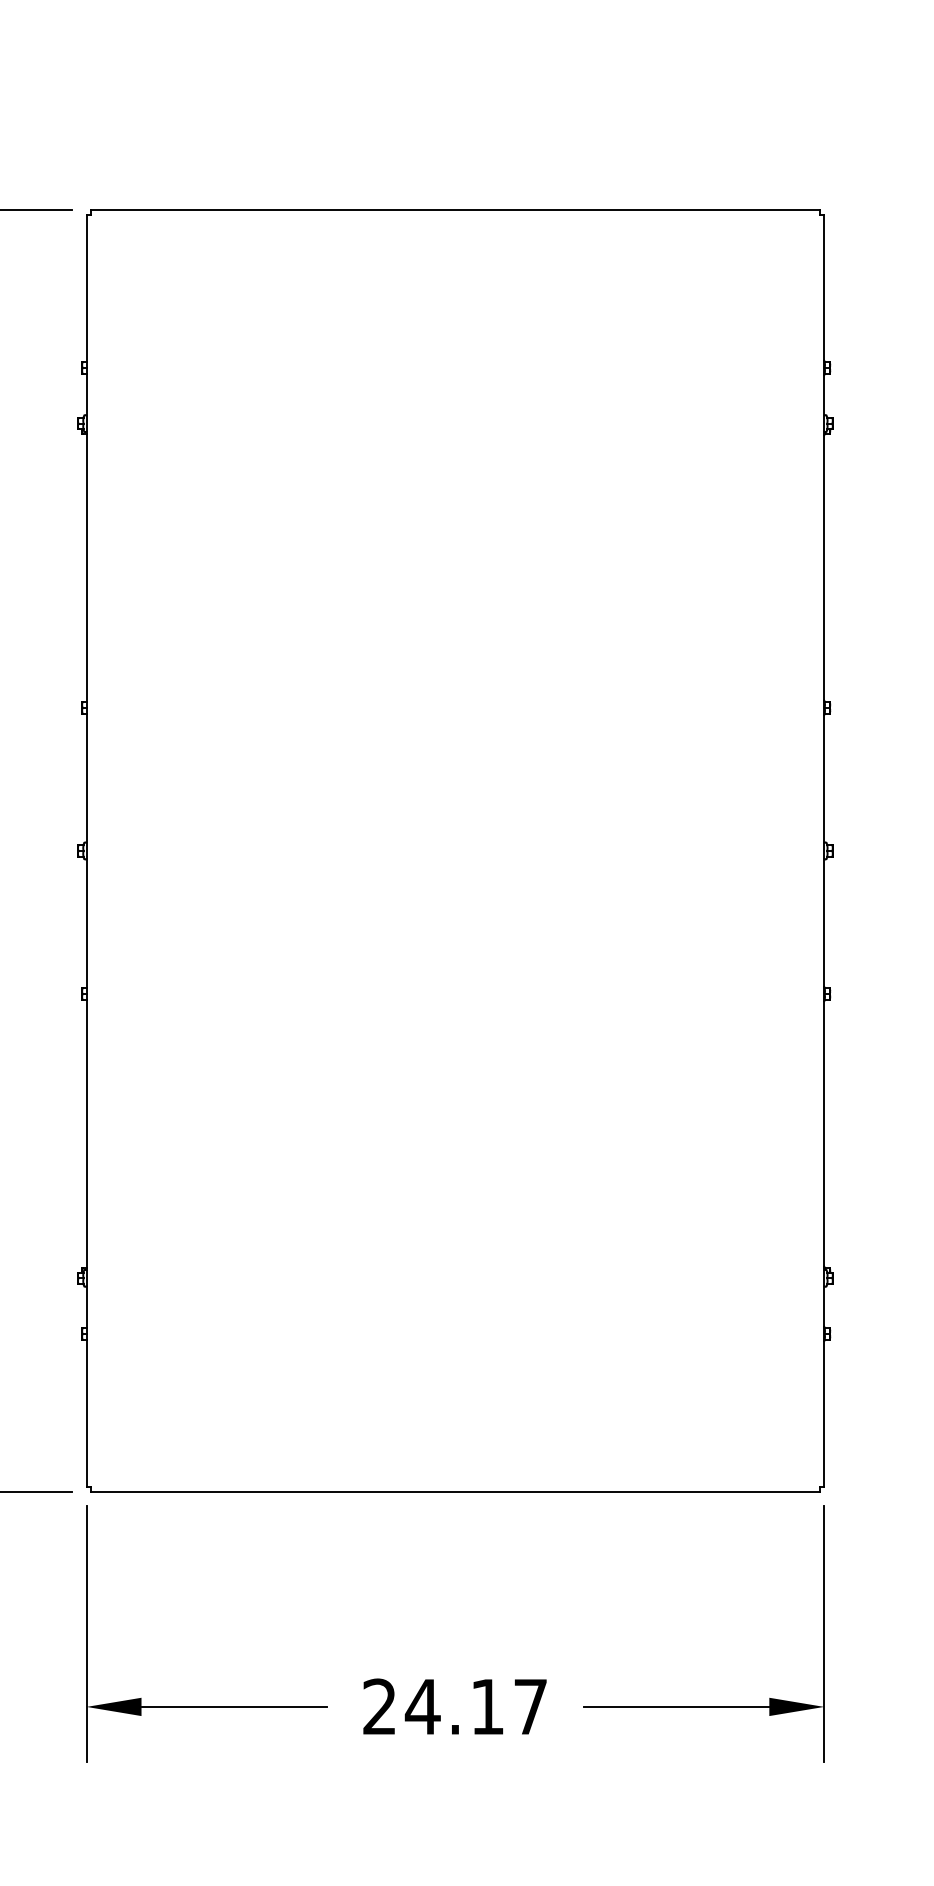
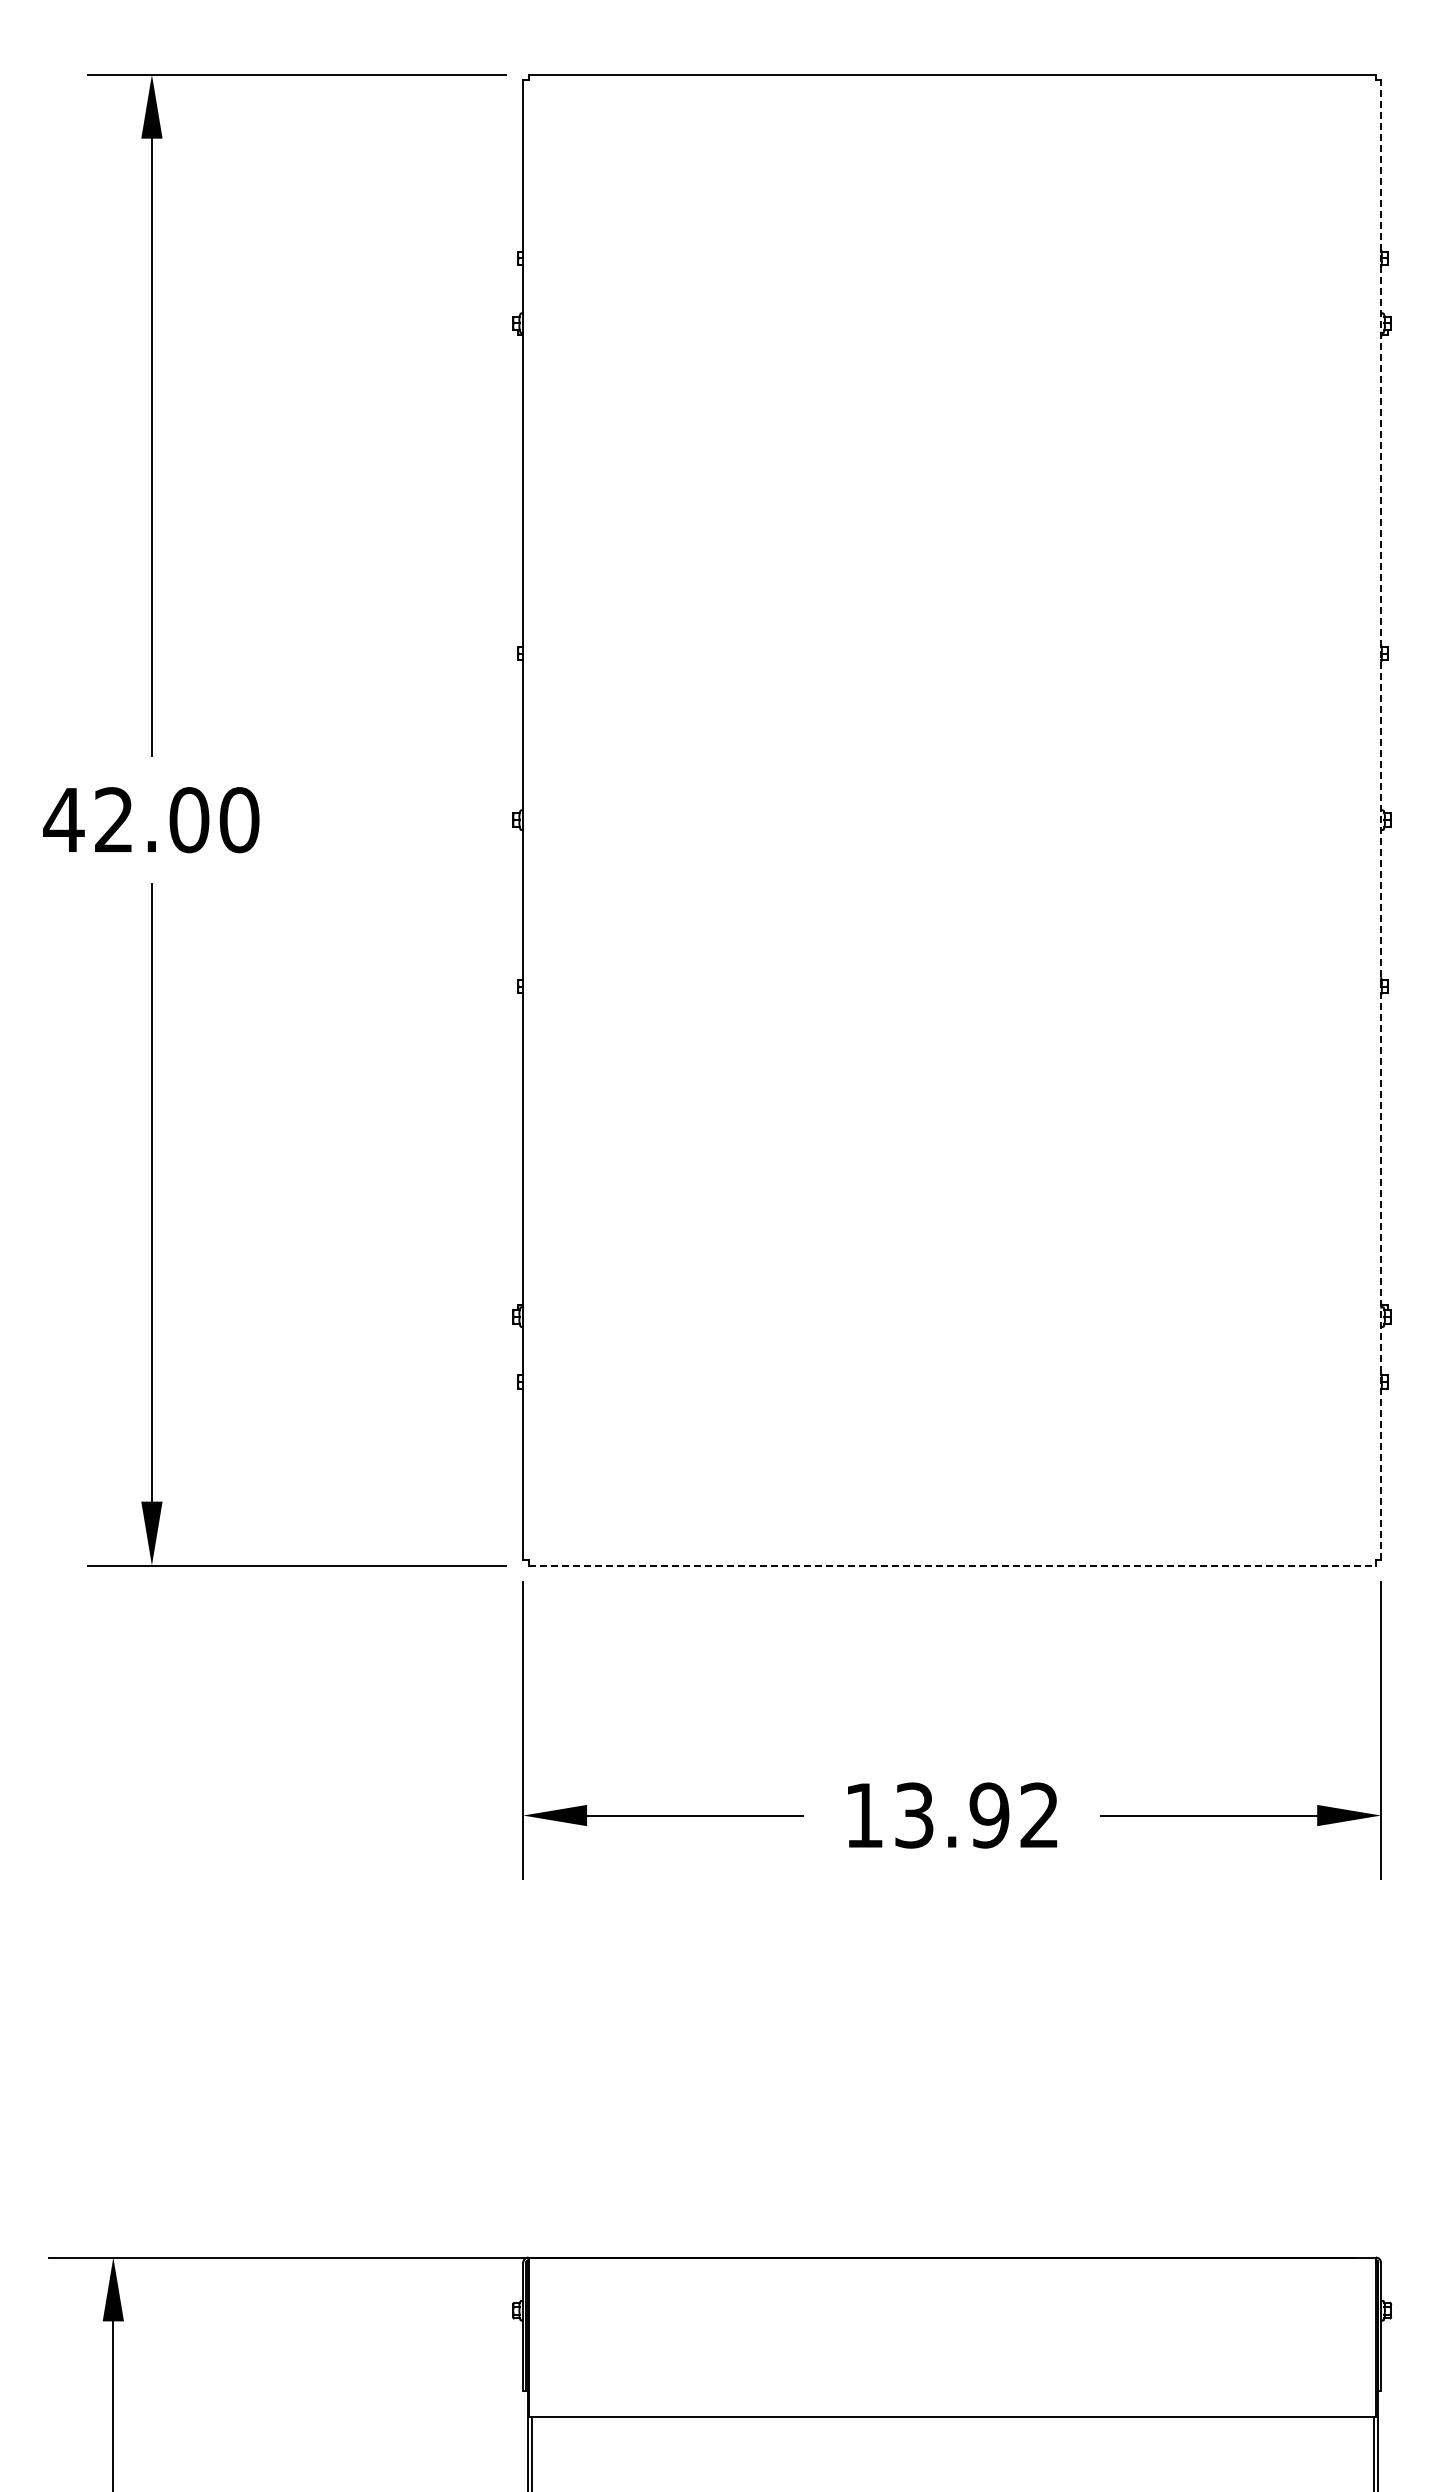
line: (824, 850) -> (1381, 819), solid -> dashed
line: (455, 1491) -> (952, 1565), solid -> dashed
text: (454, 1706) -> (951, 1815), 24.17 -> 13.92

